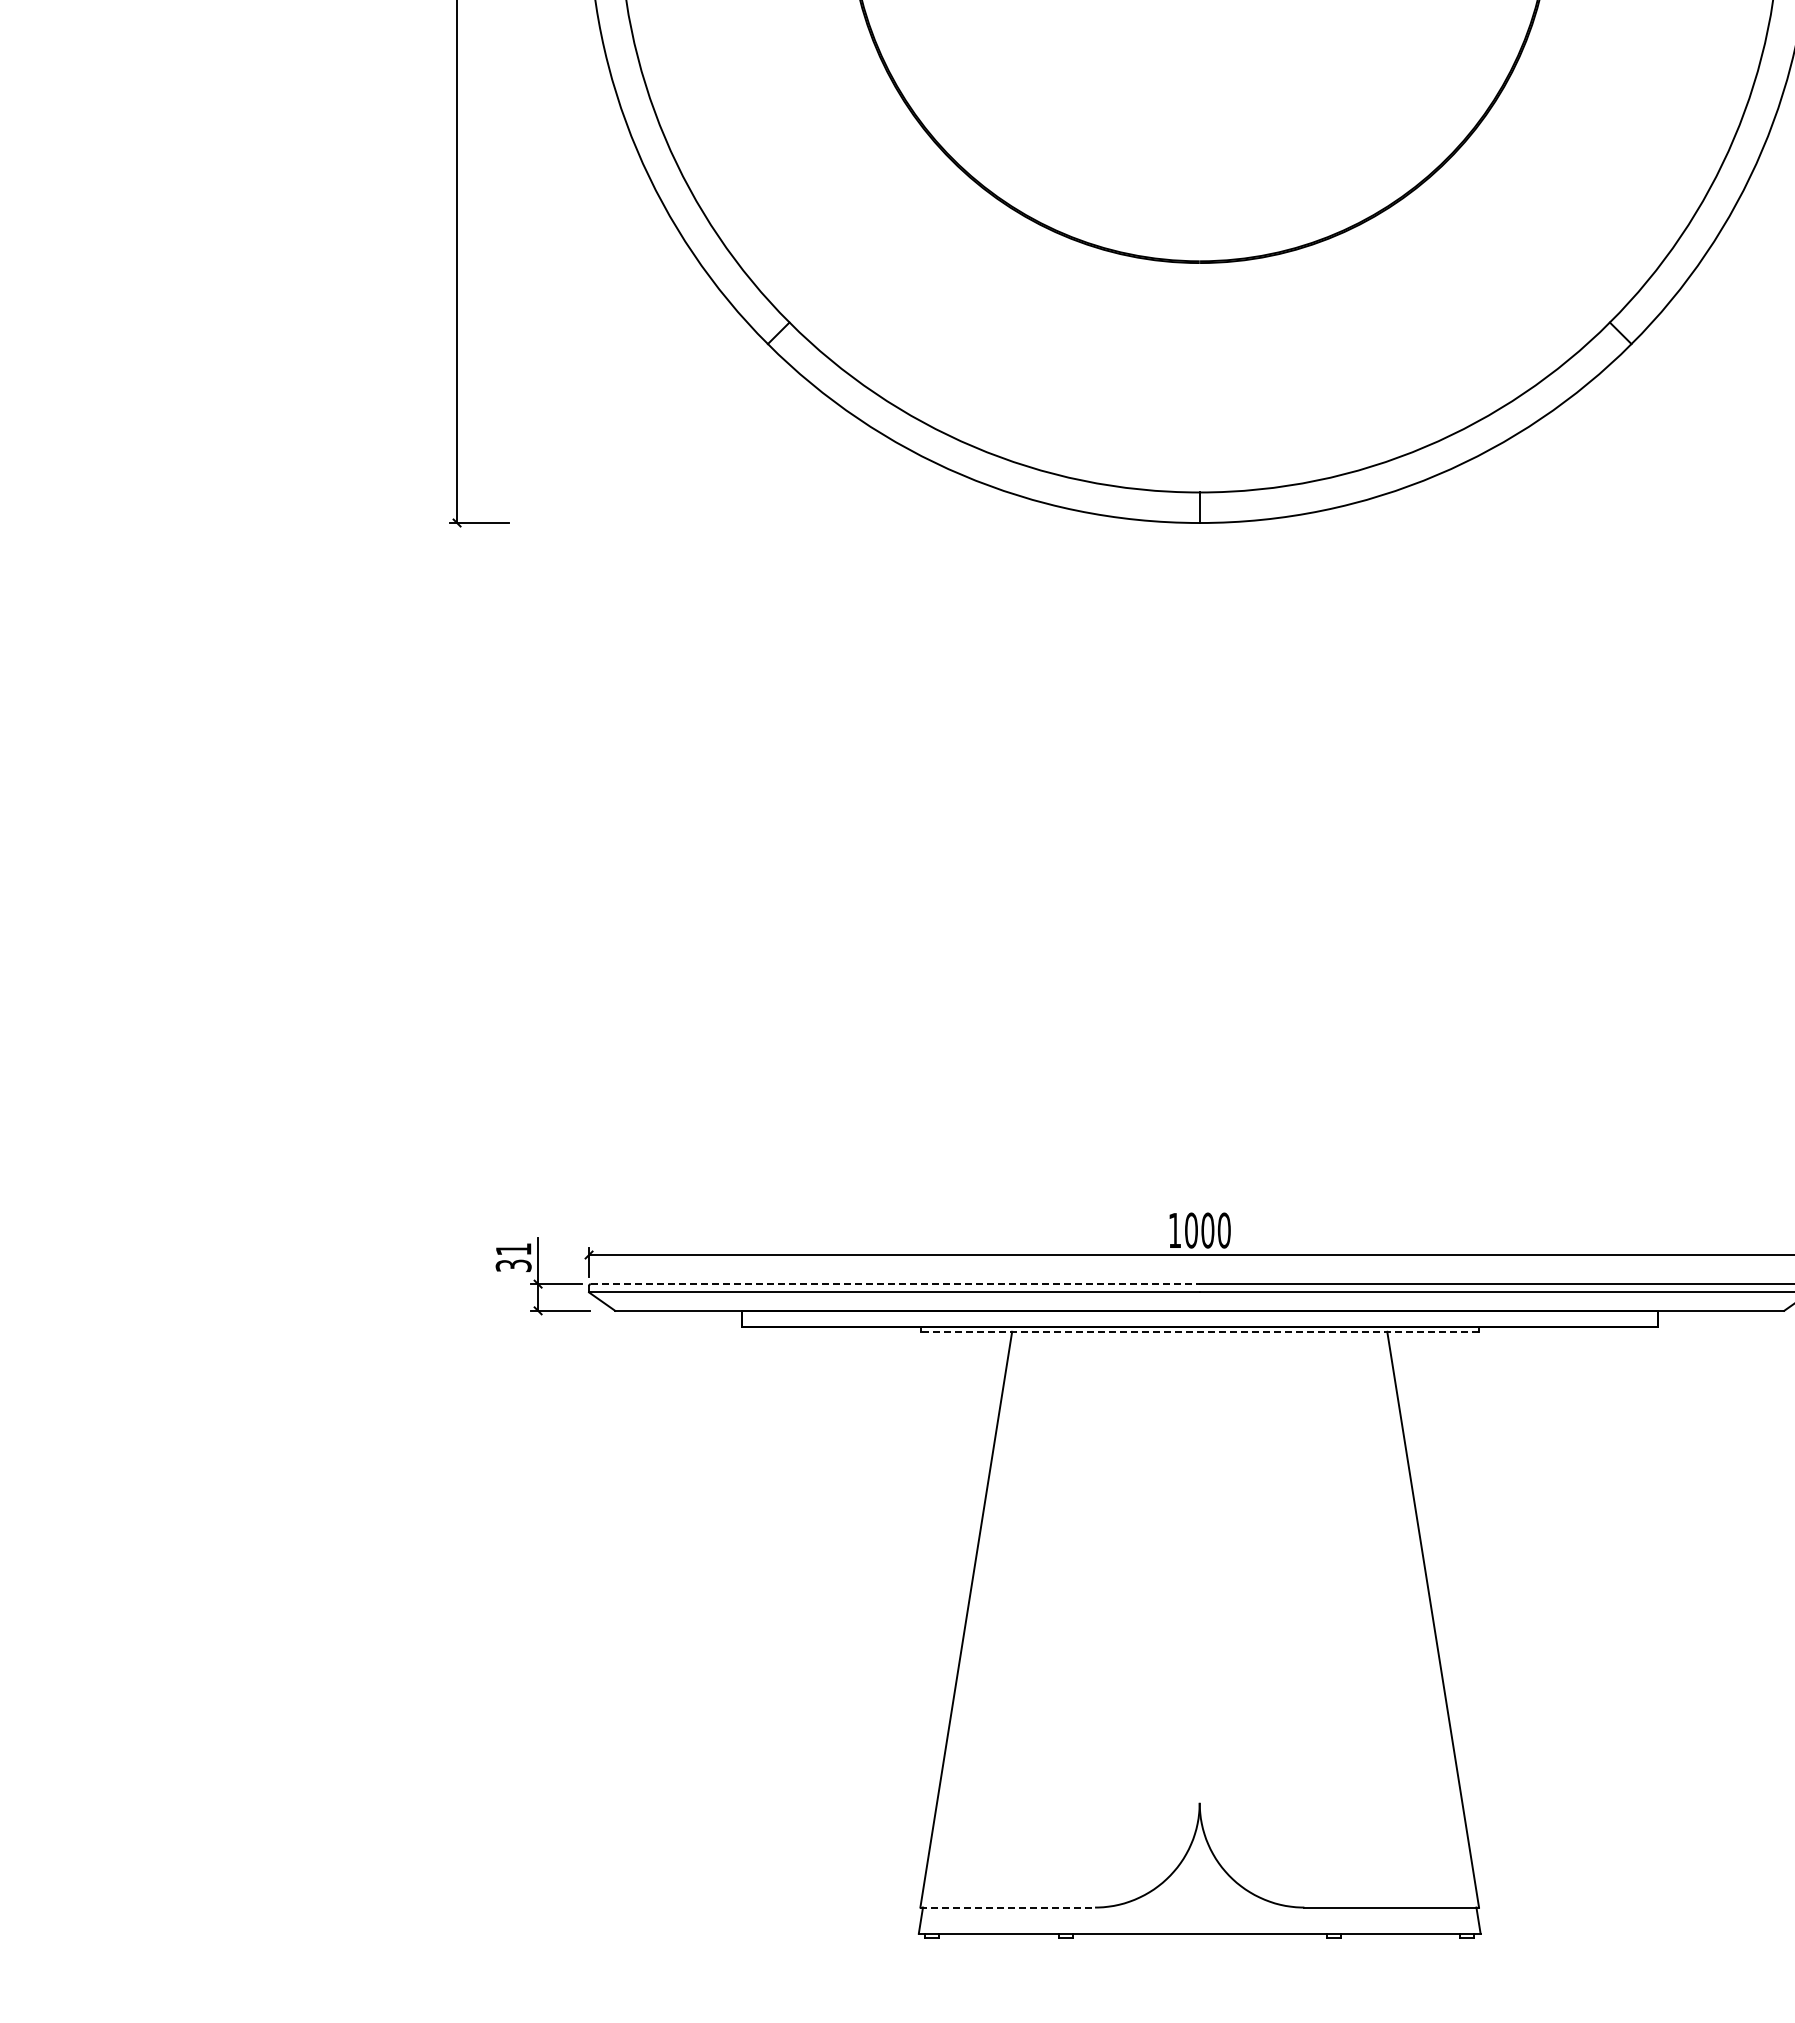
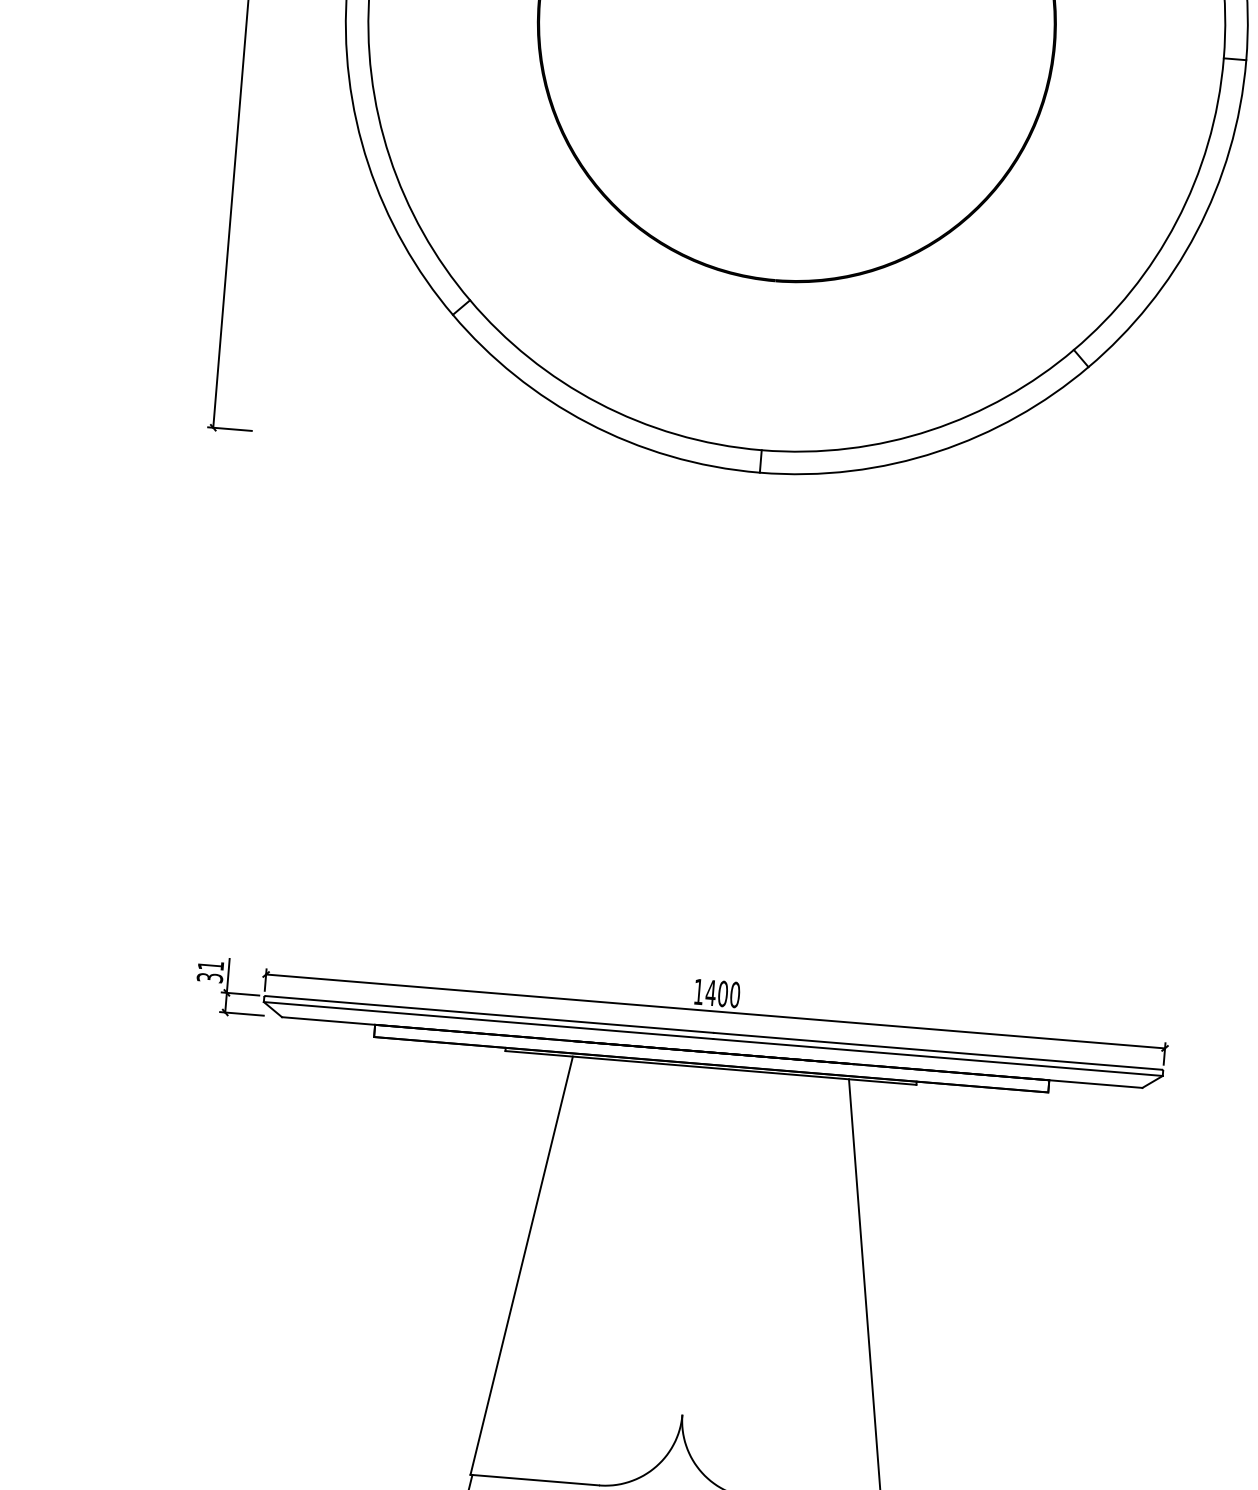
text: (1191, 1230) -> (711, 992), 1000 -> 1400
line: (895, 1284) -> (489, 1014), dashed -> solid
line: (1199, 1331) -> (710, 1067), dashed -> solid
line: (1008, 1907) -> (535, 1480), dashed -> solid

